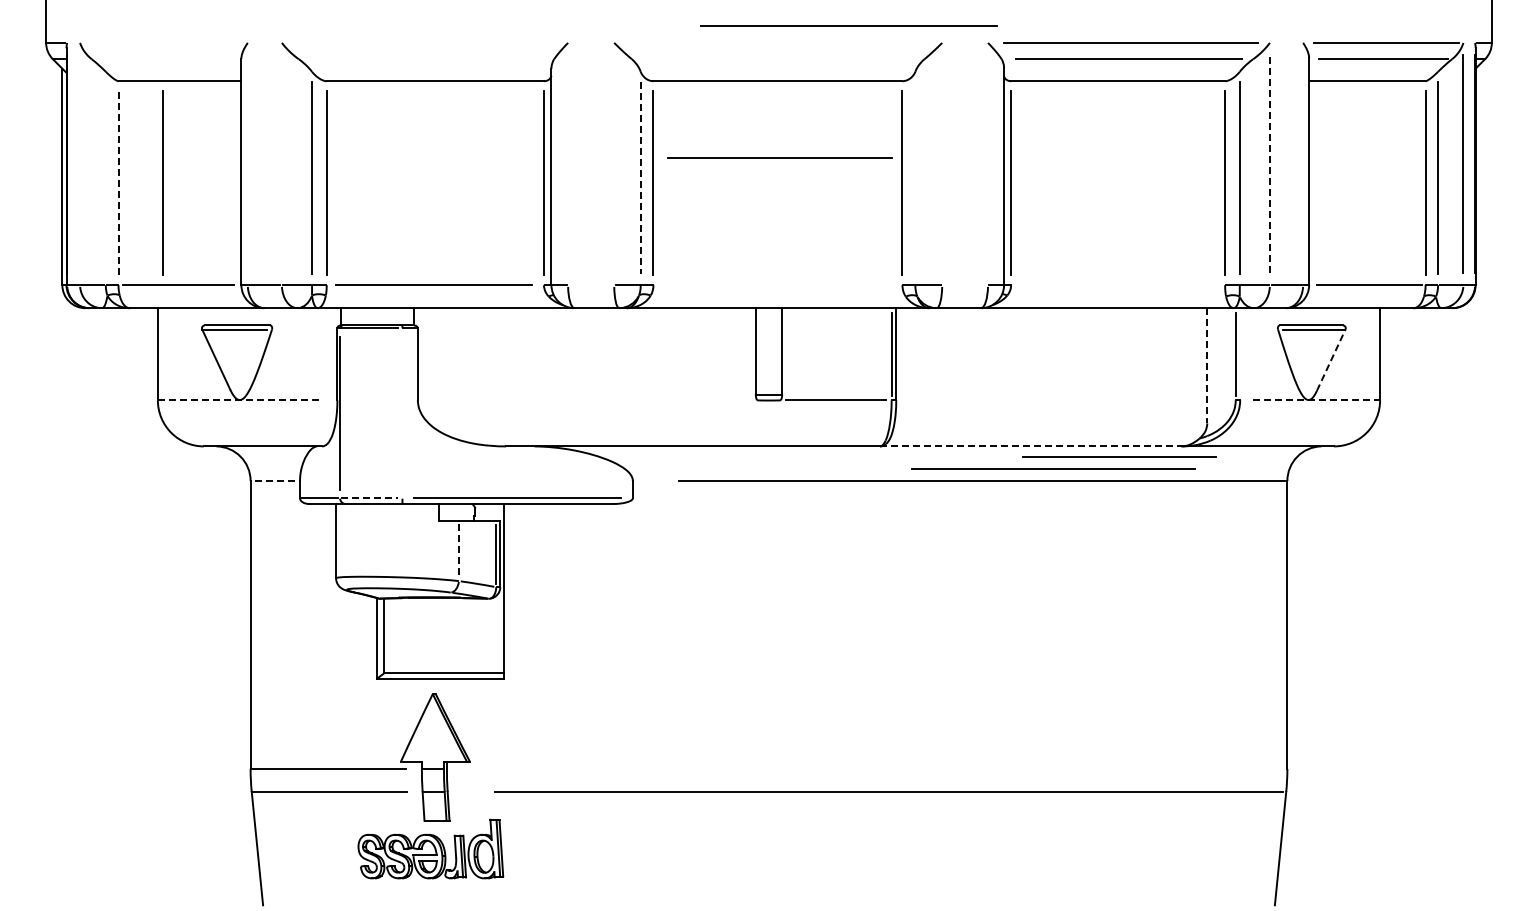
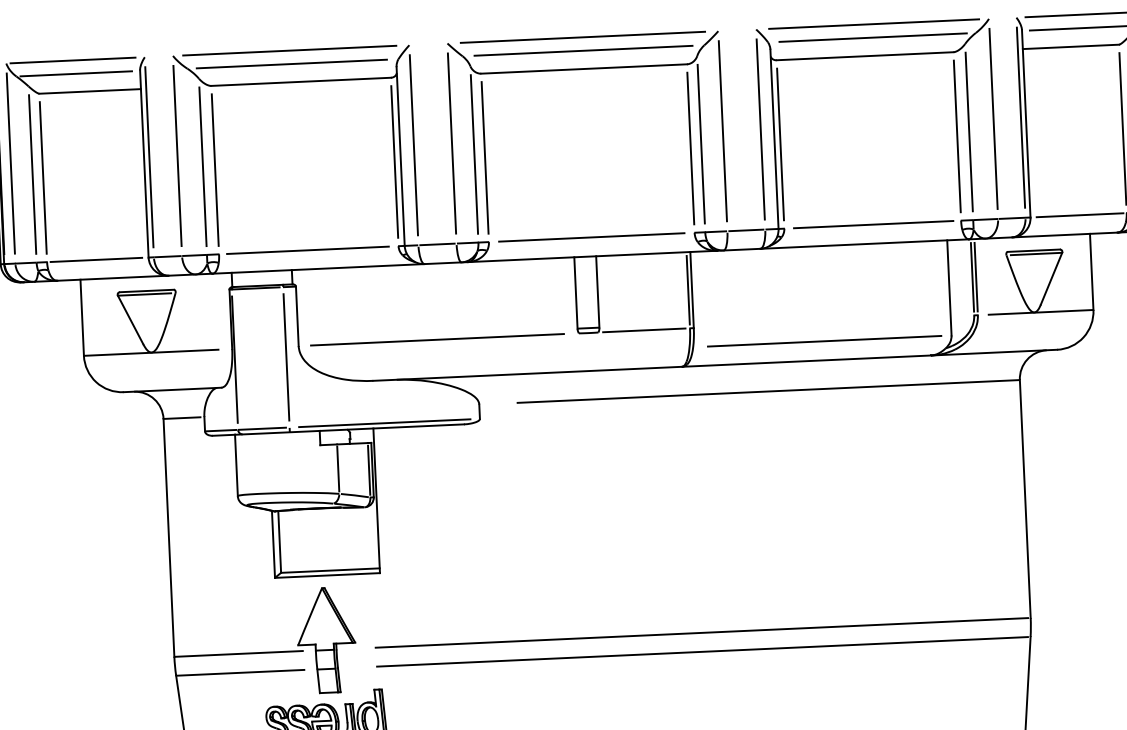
line: (848, 25) -> (582, 37), moved
line: (160, 42) -> (72, 60), added
line: (423, 42) -> (289, 50), added
line: (163, 59) -> (75, 74), added
line: (424, 59) -> (291, 64), added
line: (778, 59) -> (583, 51), added
line: (779, 157) -> (591, 236), moved
line: (1269, 163) -> (993, 118), dashed -> solid
line: (80, 164) -> (11, 163), added
line: (247, 164) -> (149, 157), added
line: (281, 164) -> (177, 156), added
line: (568, 164) -> (414, 145), added
line: (614, 164) -> (452, 143), added
line: (942, 164) -> (723, 131), added
line: (988, 164) -> (761, 129), added
line: (1303, 164) -> (1021, 118), added
line: (105, 178) -> (32, 174), added
line: (640, 178) -> (474, 154), dashed -> solid
line: (915, 178) -> (701, 144), added
line: (162, 182) -> (79, 175), removed
line: (118, 183) -> (43, 178), dashed -> solid
line: (590, 285) -> (436, 244), added
line: (964, 285) -> (745, 230), added
line: (1240, 353) -> (976, 276), added
line: (1331, 360) -> (1051, 278), dashed -> solid
line: (1207, 365) -> (949, 287), dashed -> solid
line: (240, 400) -> (152, 352), dashed -> solid
line: (585, 400) -> (437, 339), added
line: (1317, 400) -> (1041, 312), dashed -> solid
line: (402, 412) -> (286, 356), added
line: (1030, 446) -> (806, 361), dashed -> solid
line: (1119, 456) -> (873, 224), moved
line: (1053, 468) -> (824, 340), moved
line: (272, 480) -> (181, 417), dashed -> solid
line: (369, 498) -> (262, 428), dashed -> solid
line: (458, 551) -> (337, 469), dashed -> solid
line: (889, 769) -> (702, 633), added

